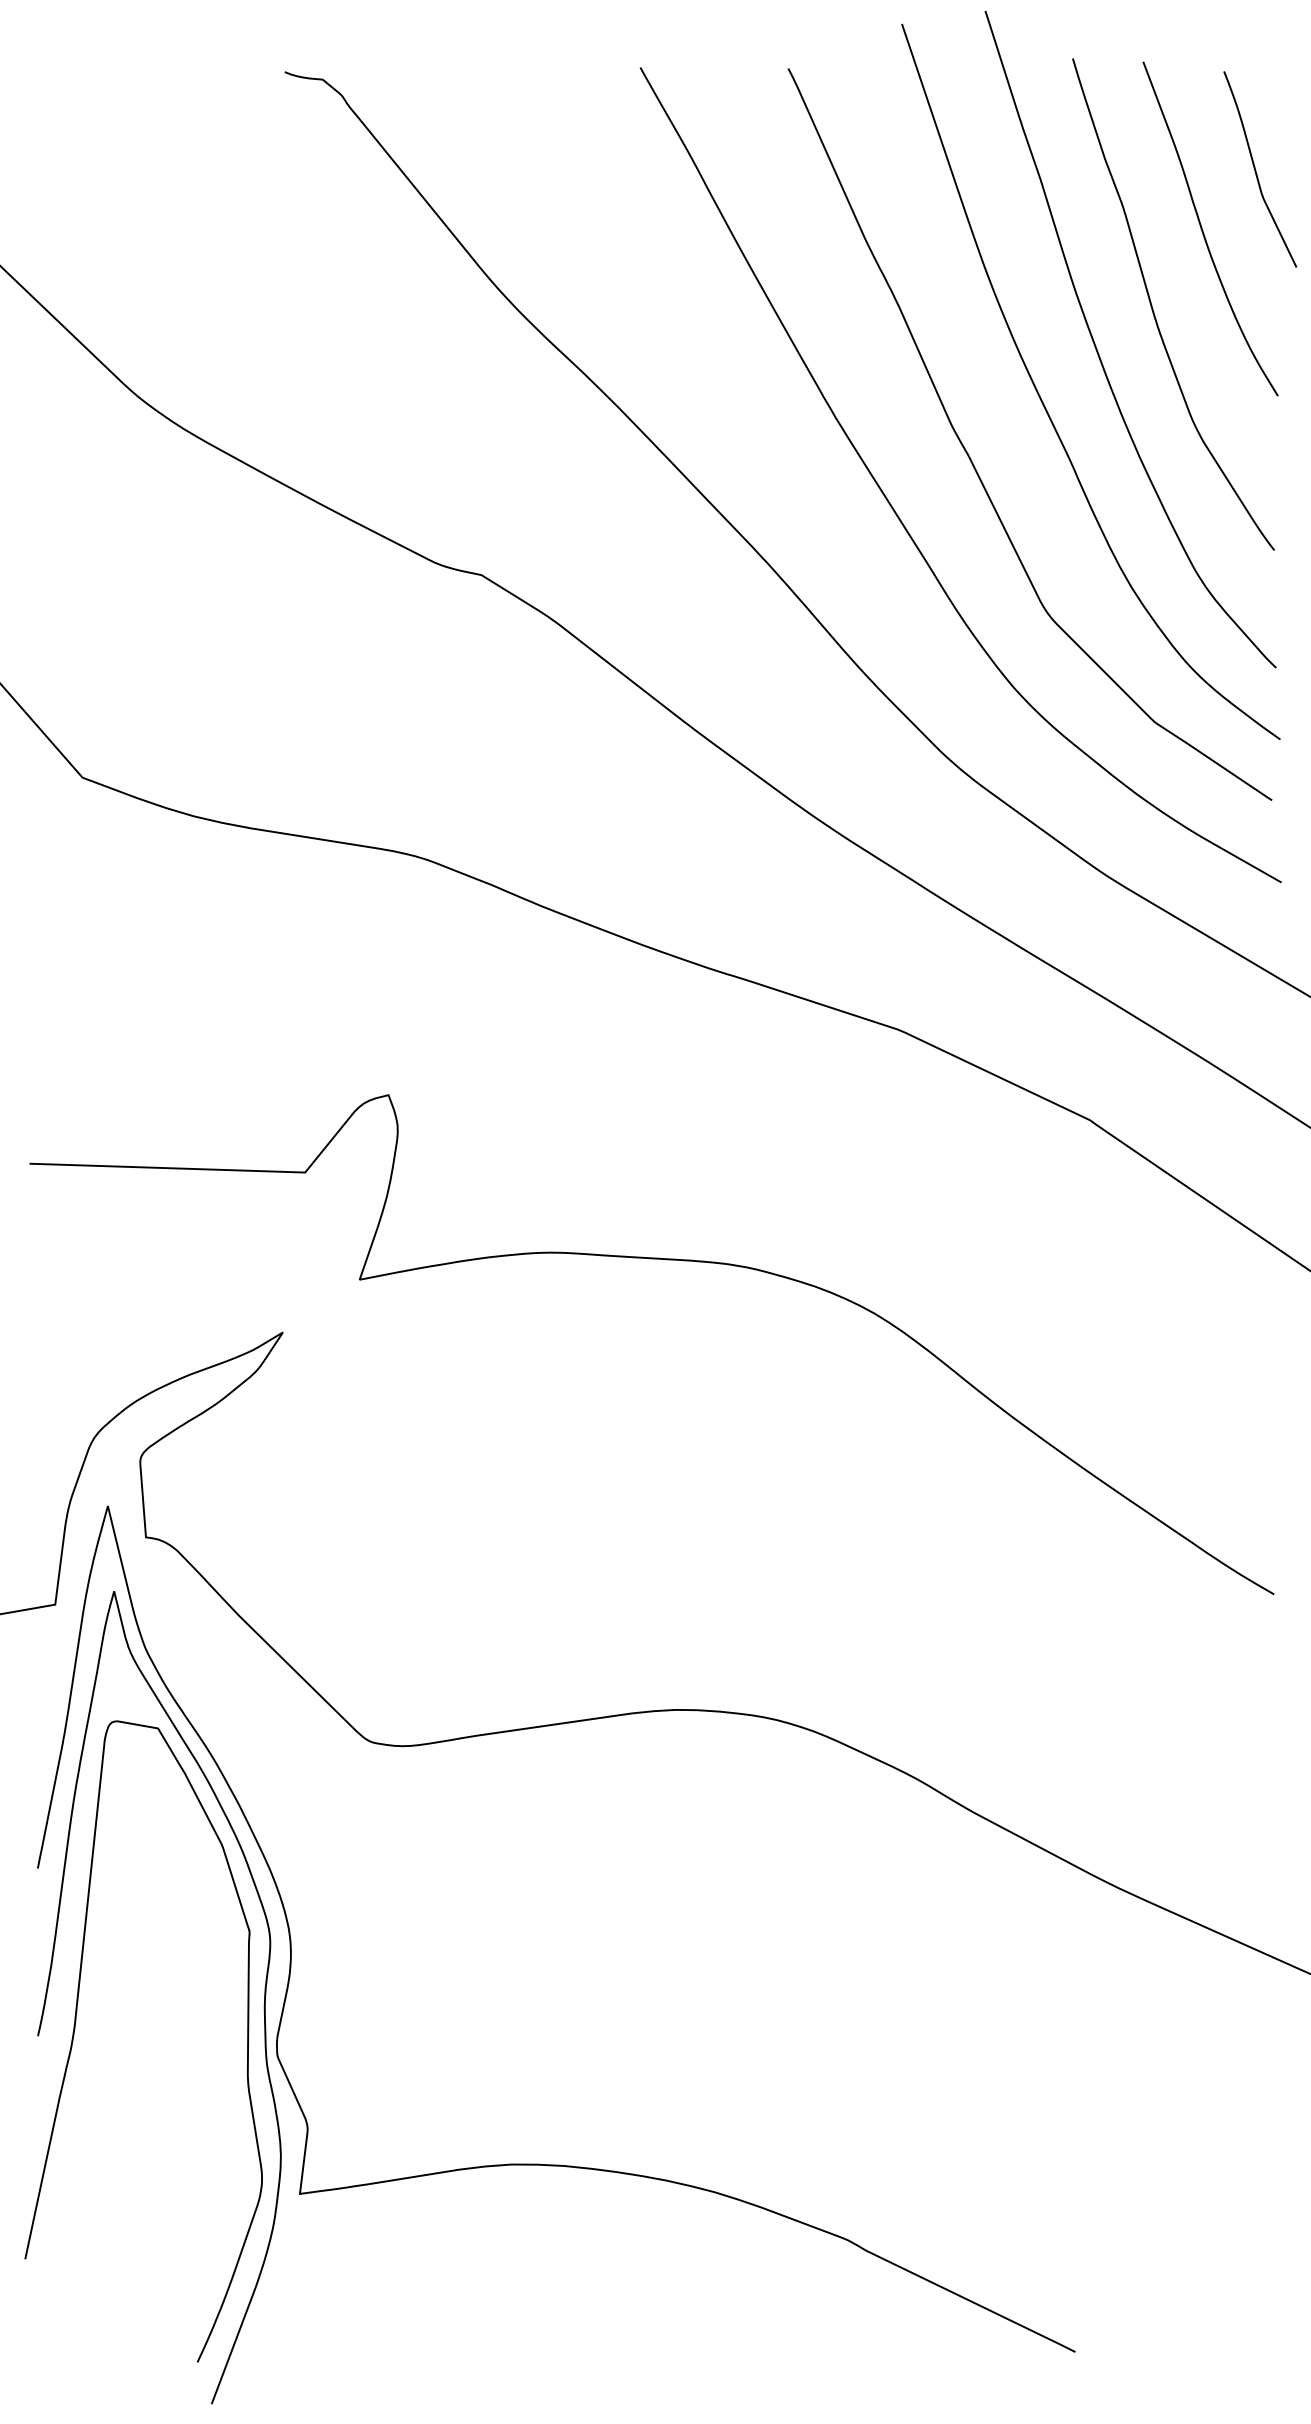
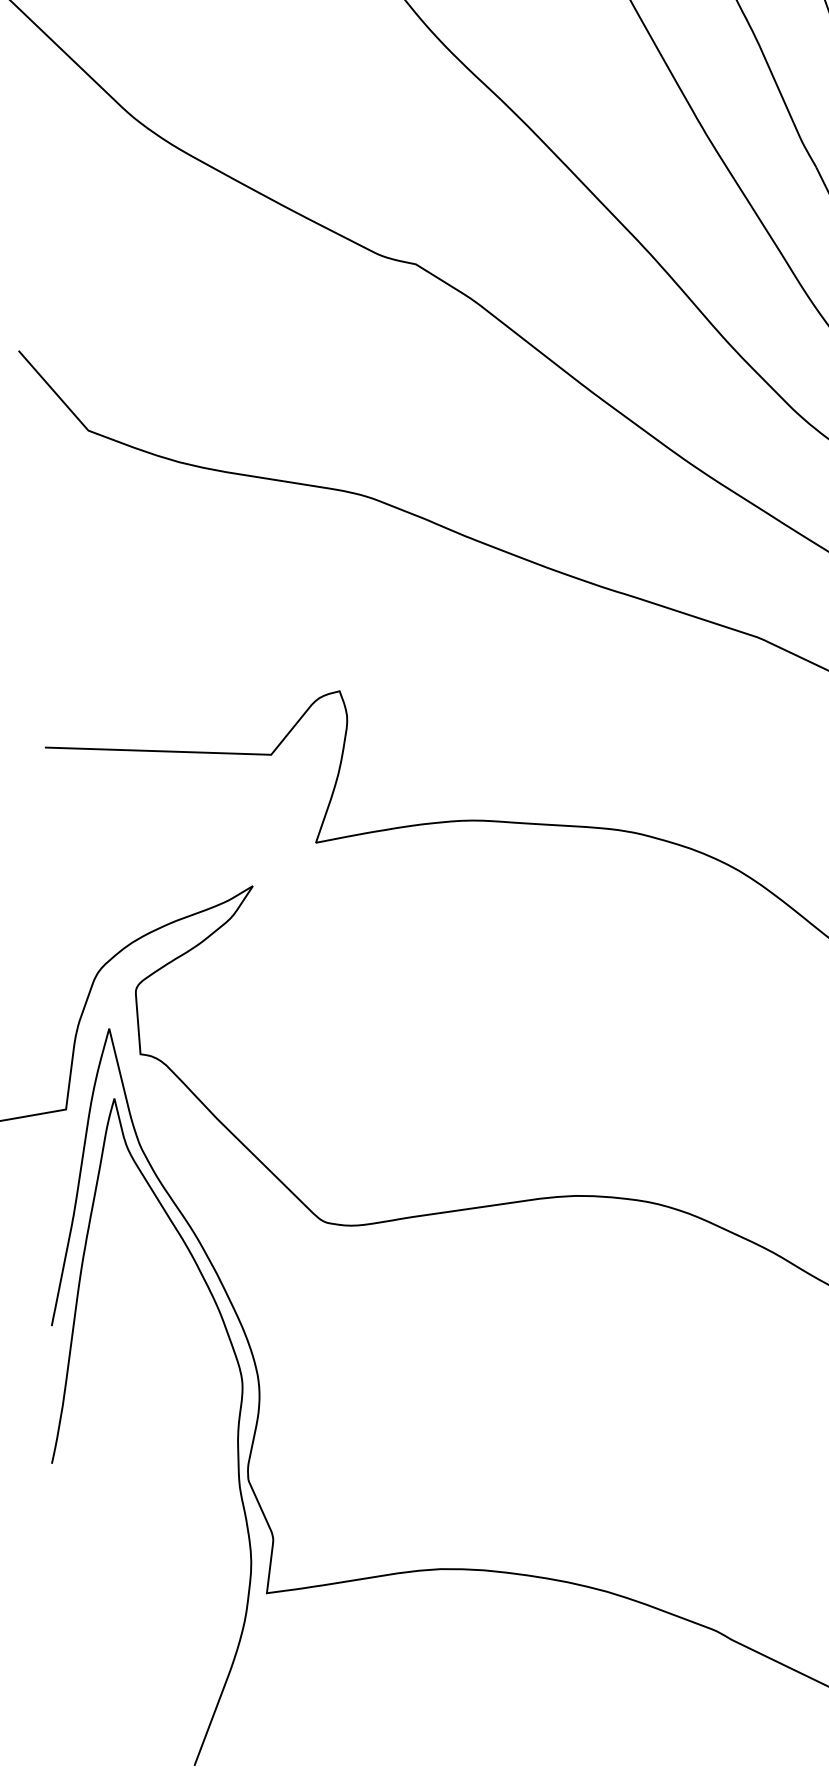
curve: (75, 2029) -> (82, 1458), removed

